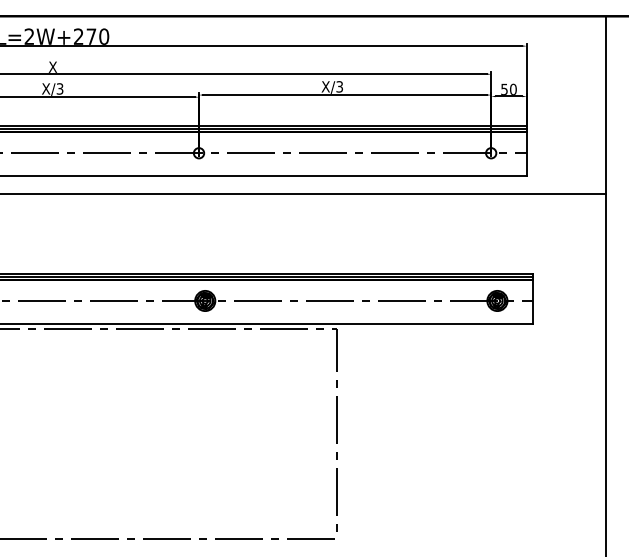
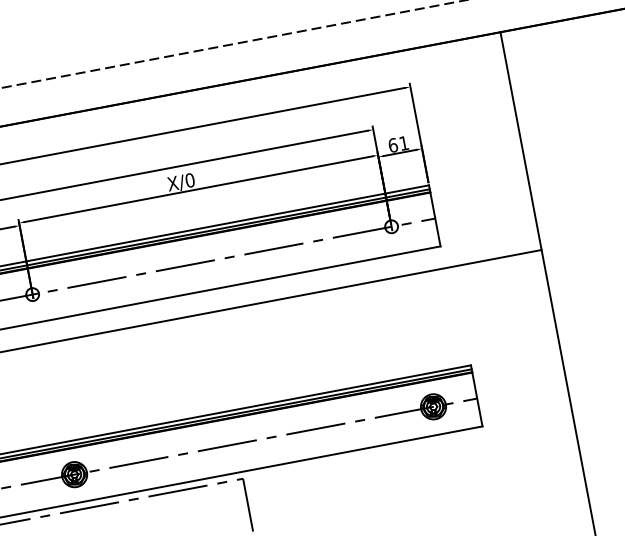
text: (339, 86) -> (189, 179), X/3 -> X/0
text: (508, 88) -> (397, 143), 50 -> 61

